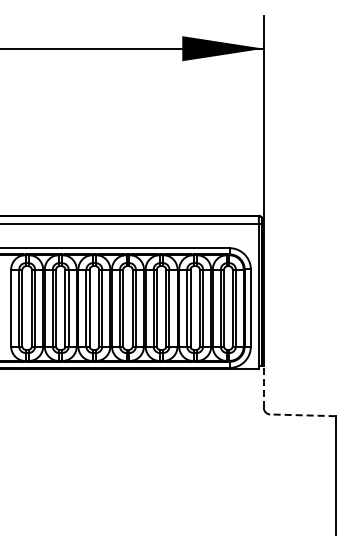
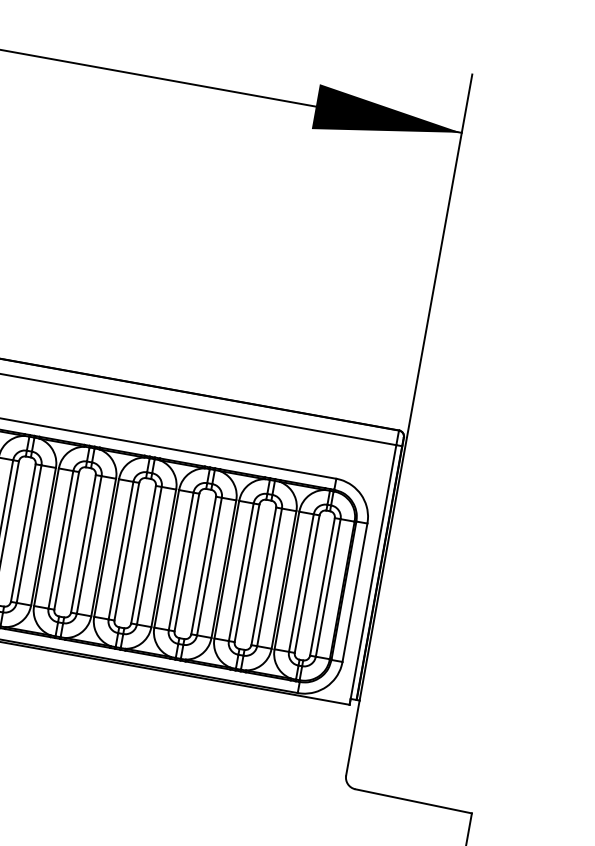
line: (263, 386) -> (352, 737), dashed -> solid
line: (302, 415) -> (412, 801), dashed -> solid

